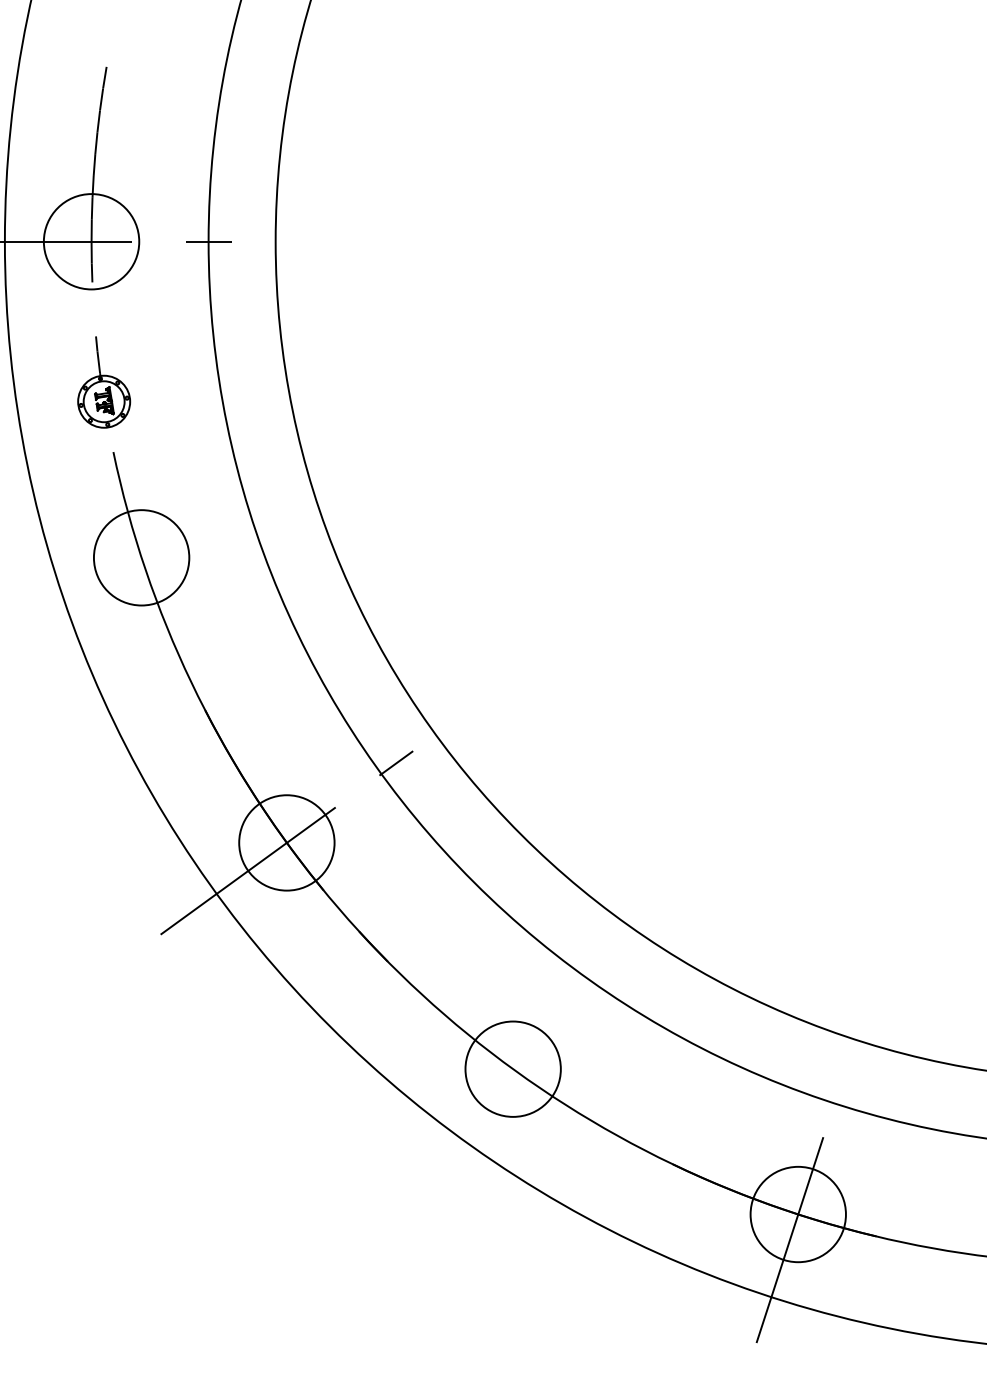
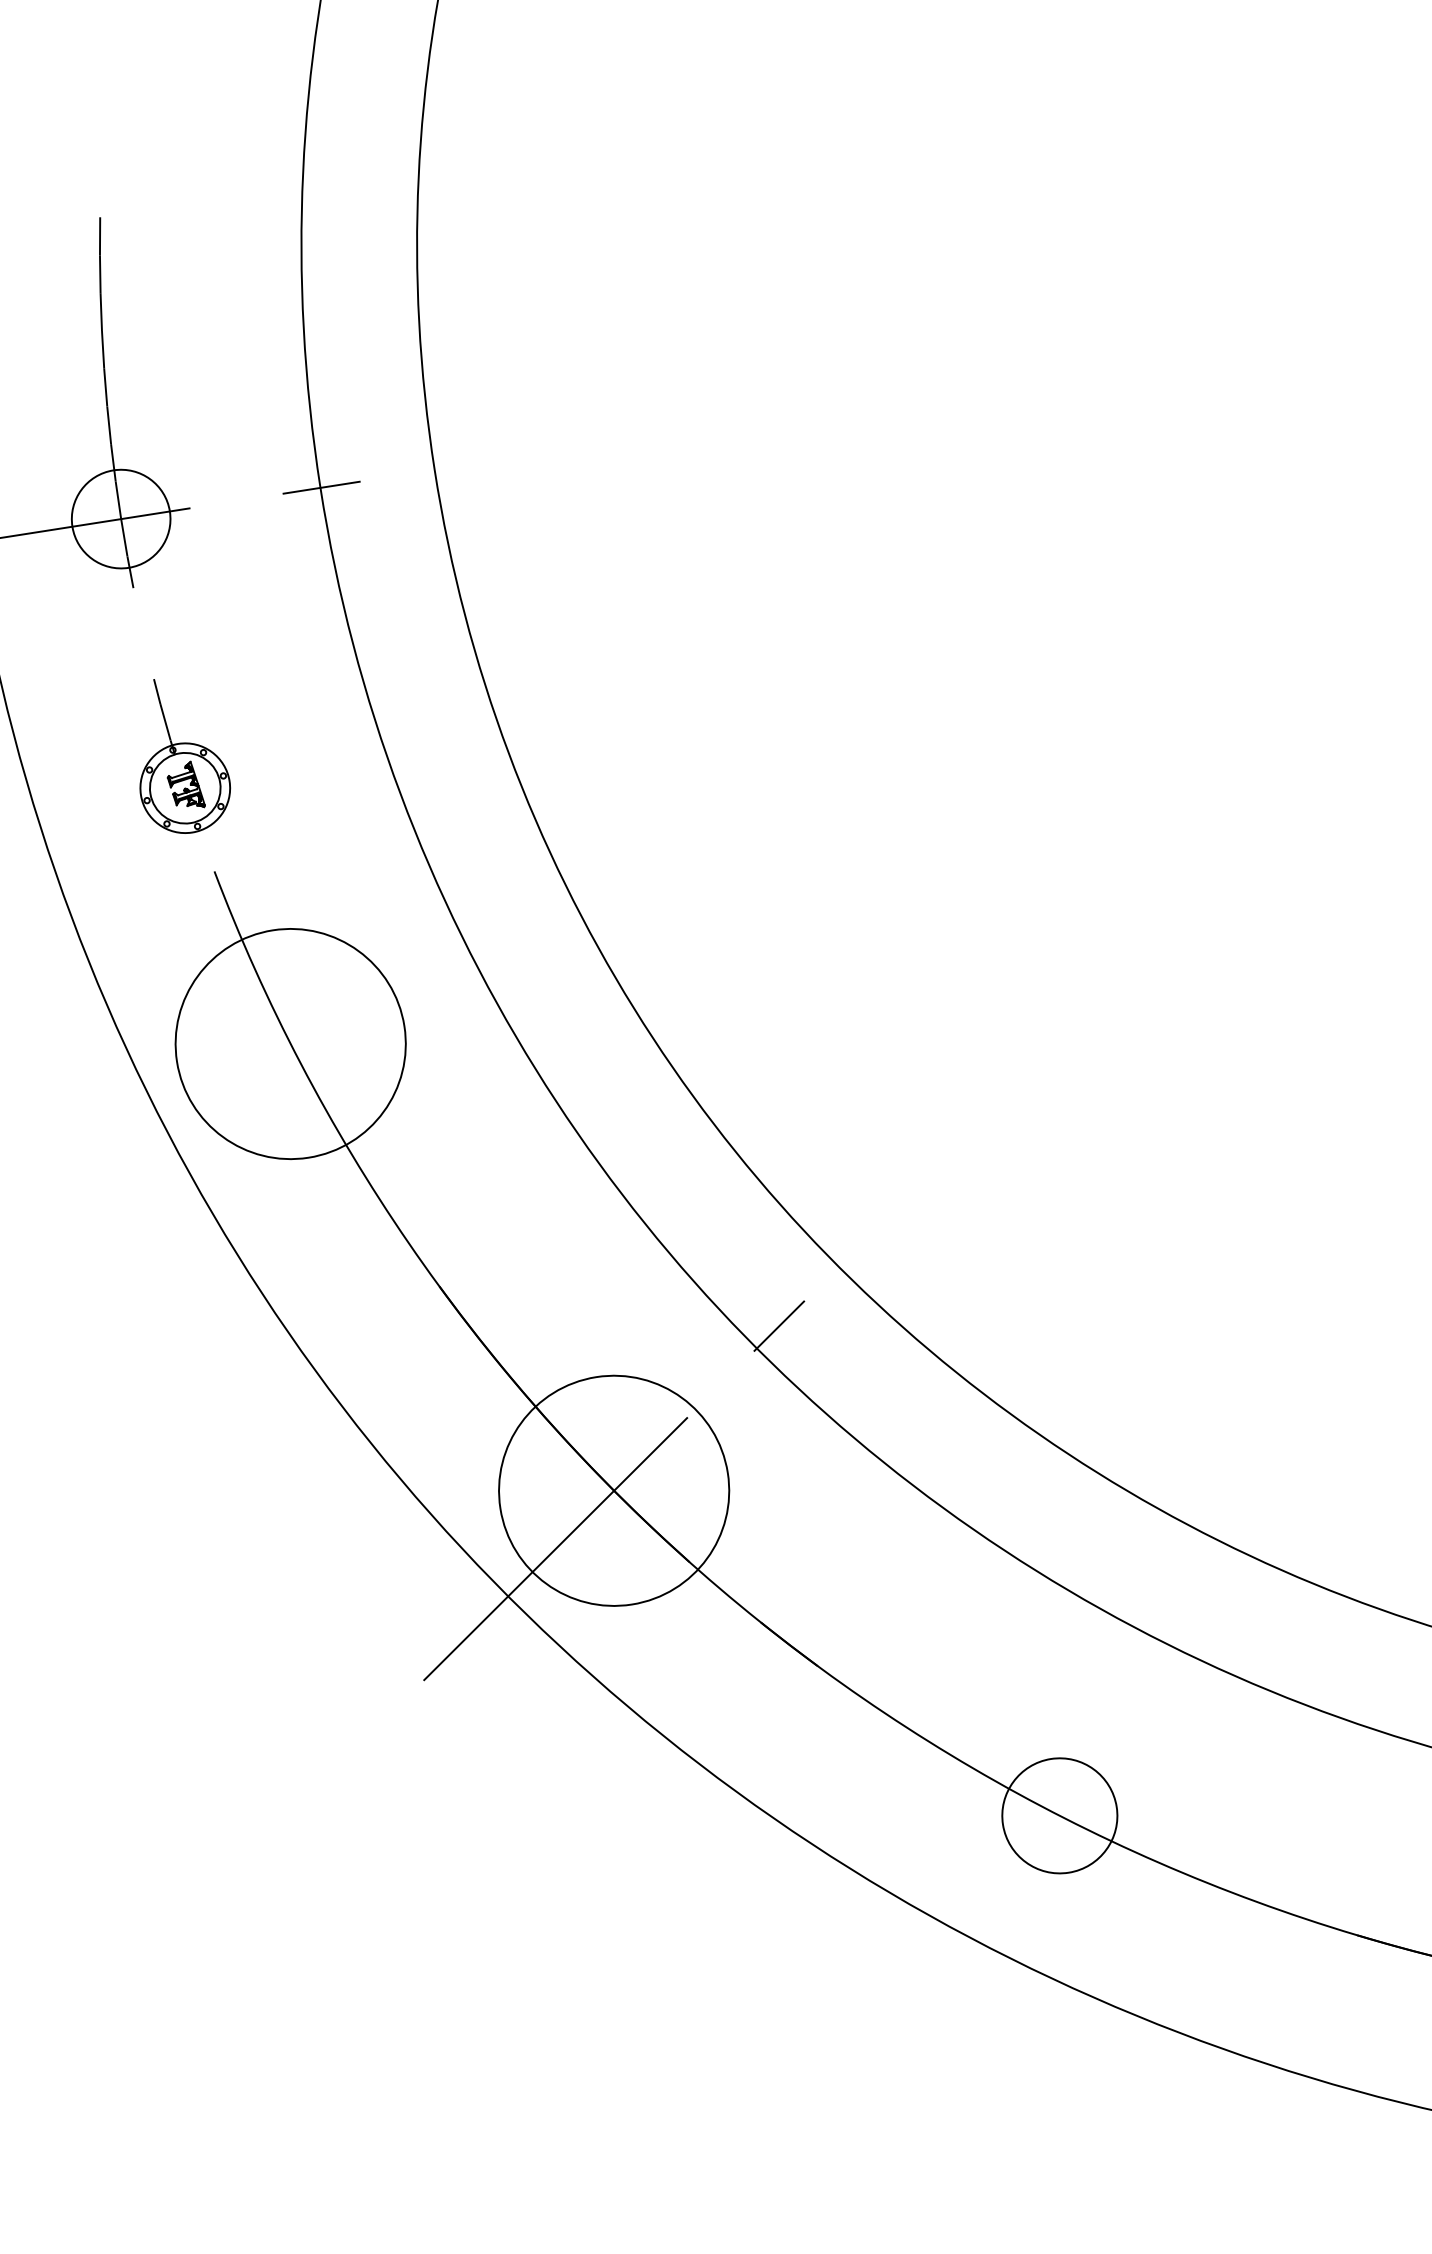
circle: (91, 241) -> (120, 518), size x0.6
circle: (141, 557) -> (290, 1043), size x1.4
circle: (286, 842) -> (613, 1490), size x1.4
circle: (512, 1068) -> (1058, 1814), size x0.7

